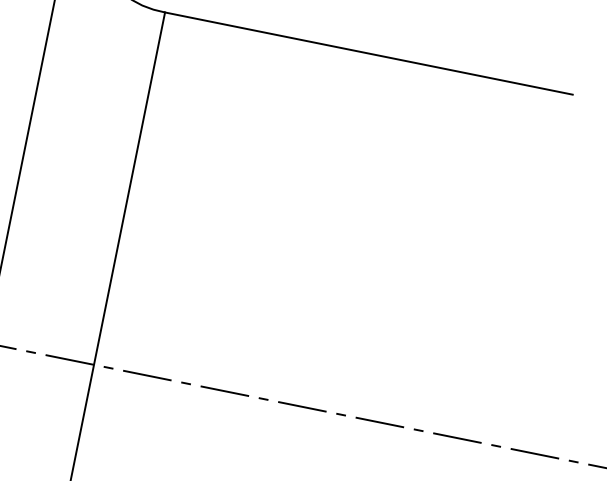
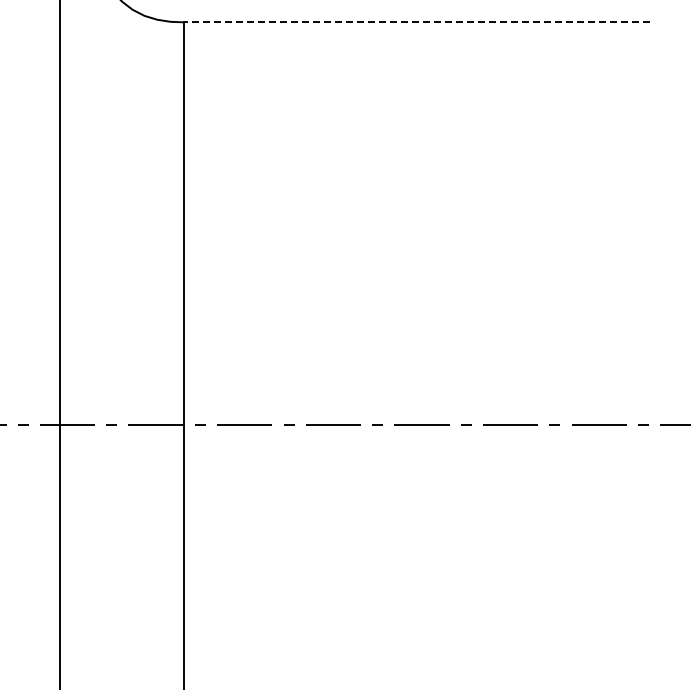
line: (368, 53) -> (416, 22), solid -> dashed

